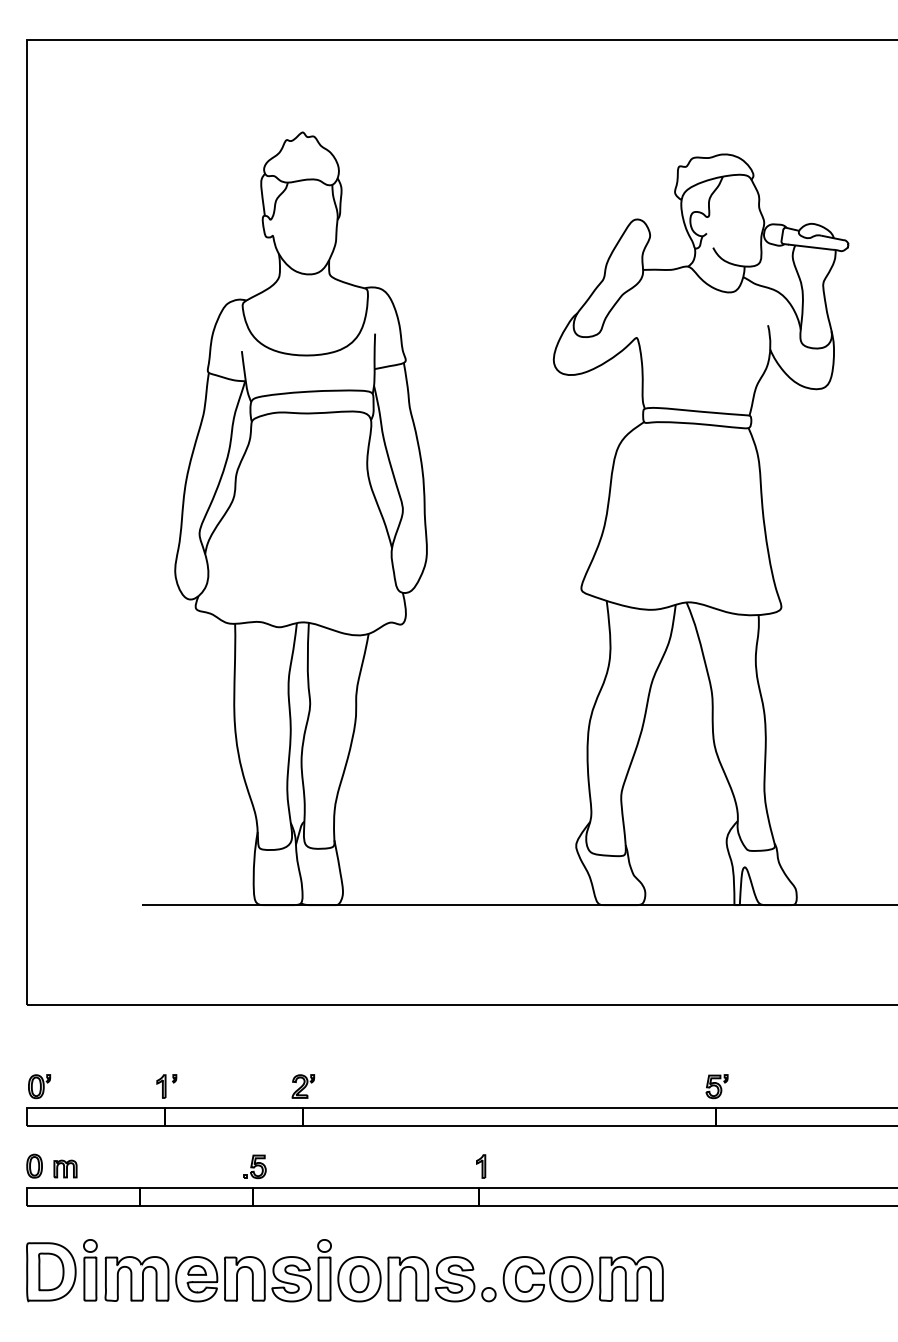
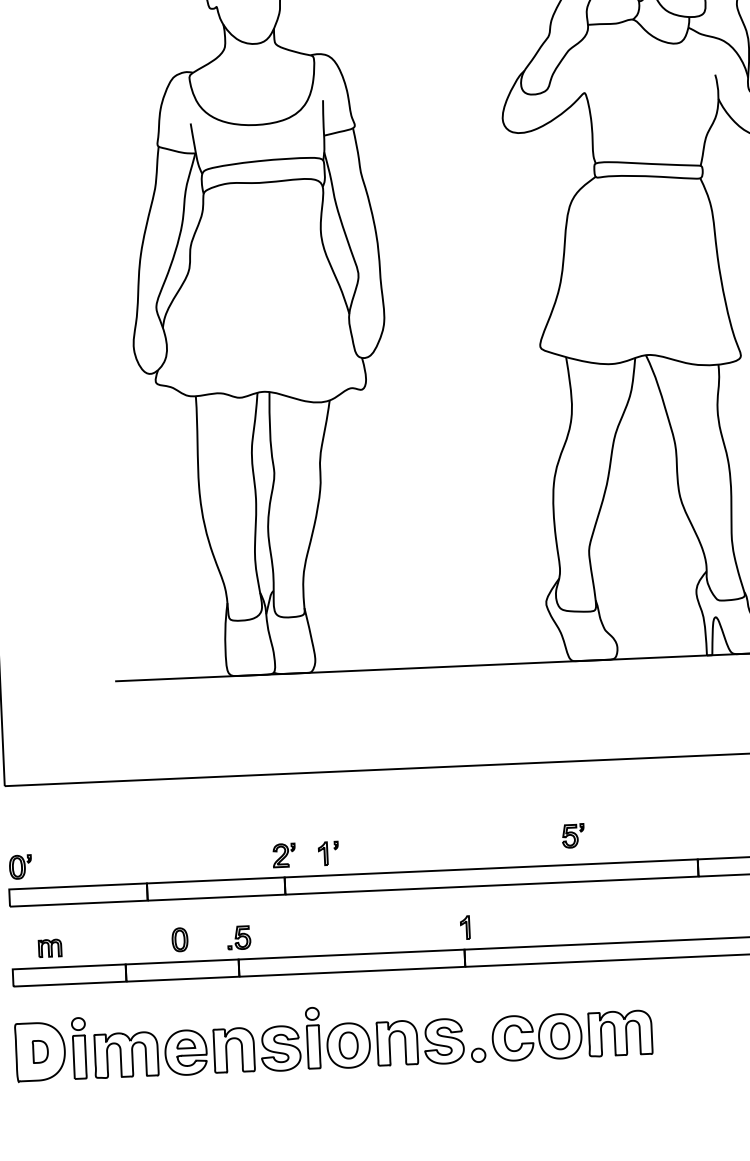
part: (166, 1086) -> (328, 853), moved
part: (716, 1086) -> (572, 835), moved
part: (34, 1165) -> (179, 939), moved
part: (51, 1271) -> (40, 1051), size x0.6

